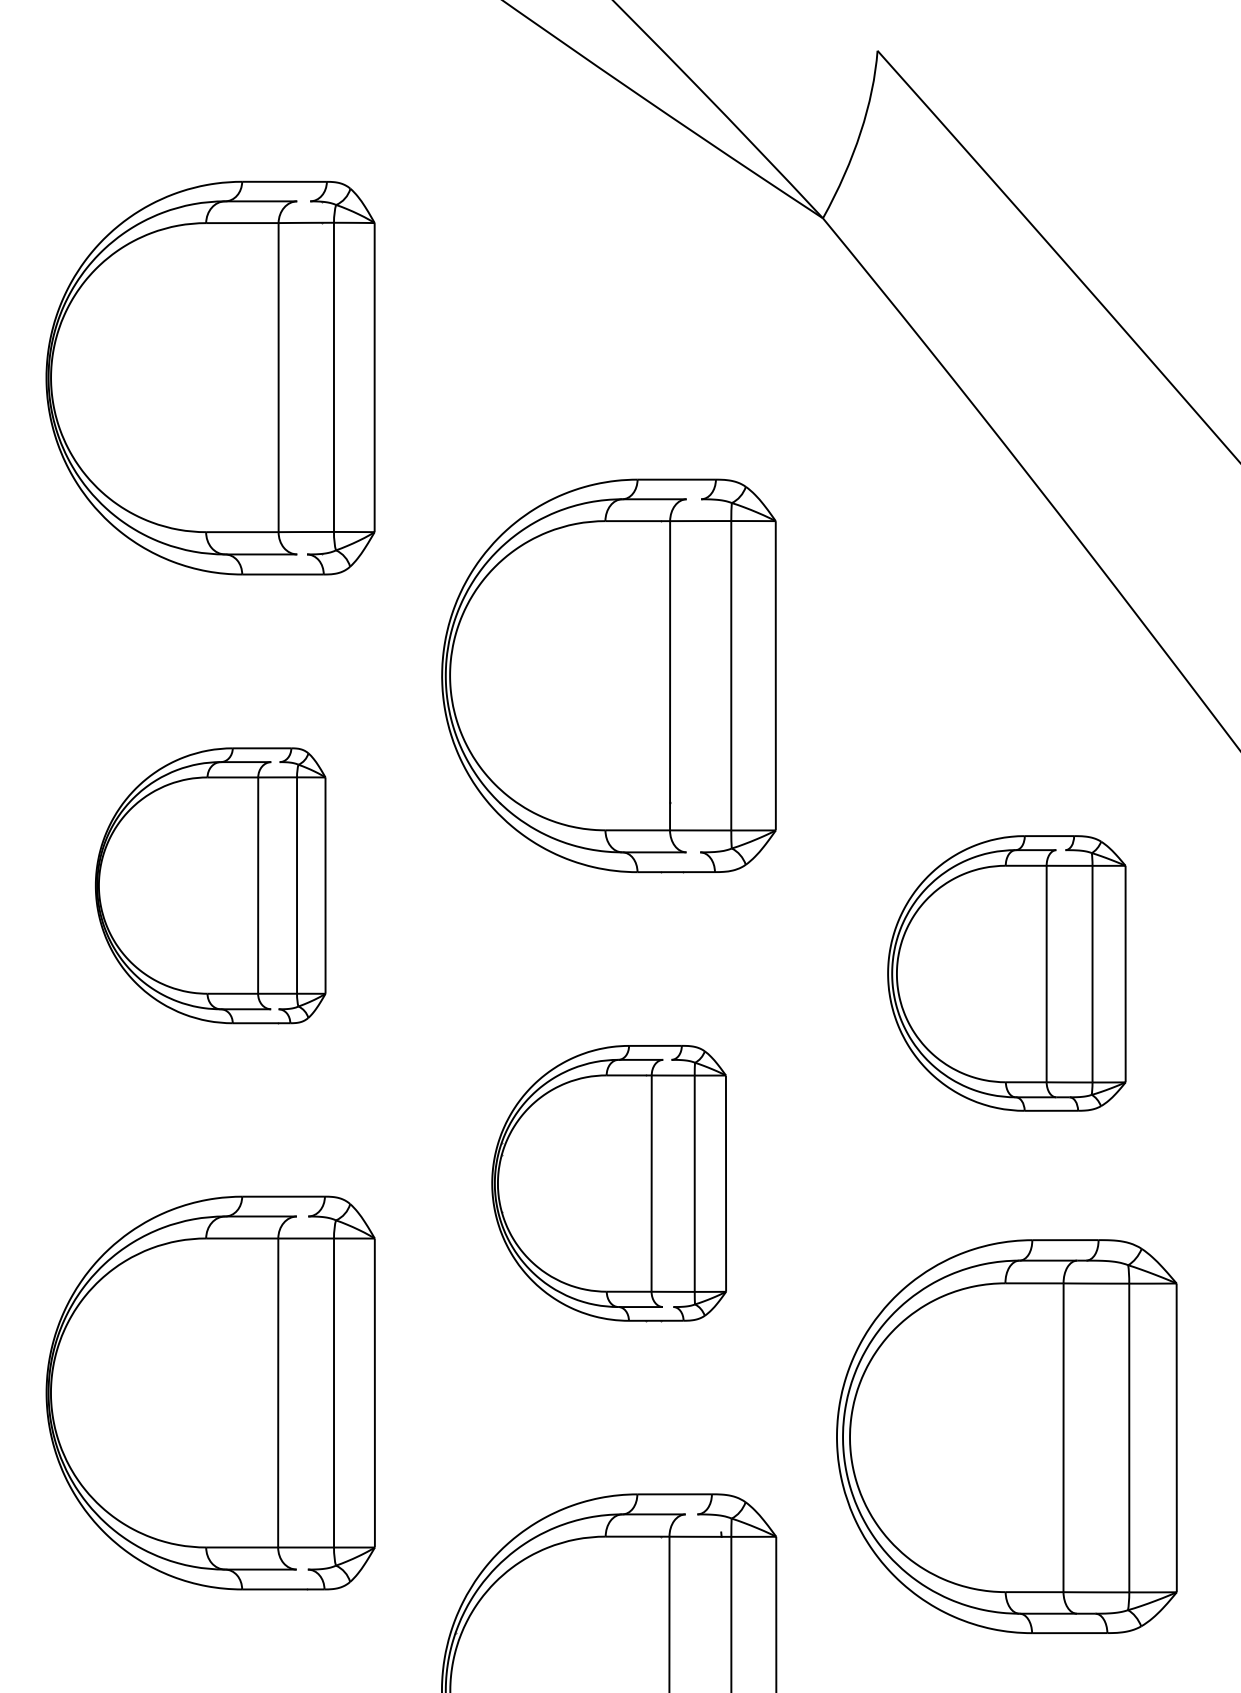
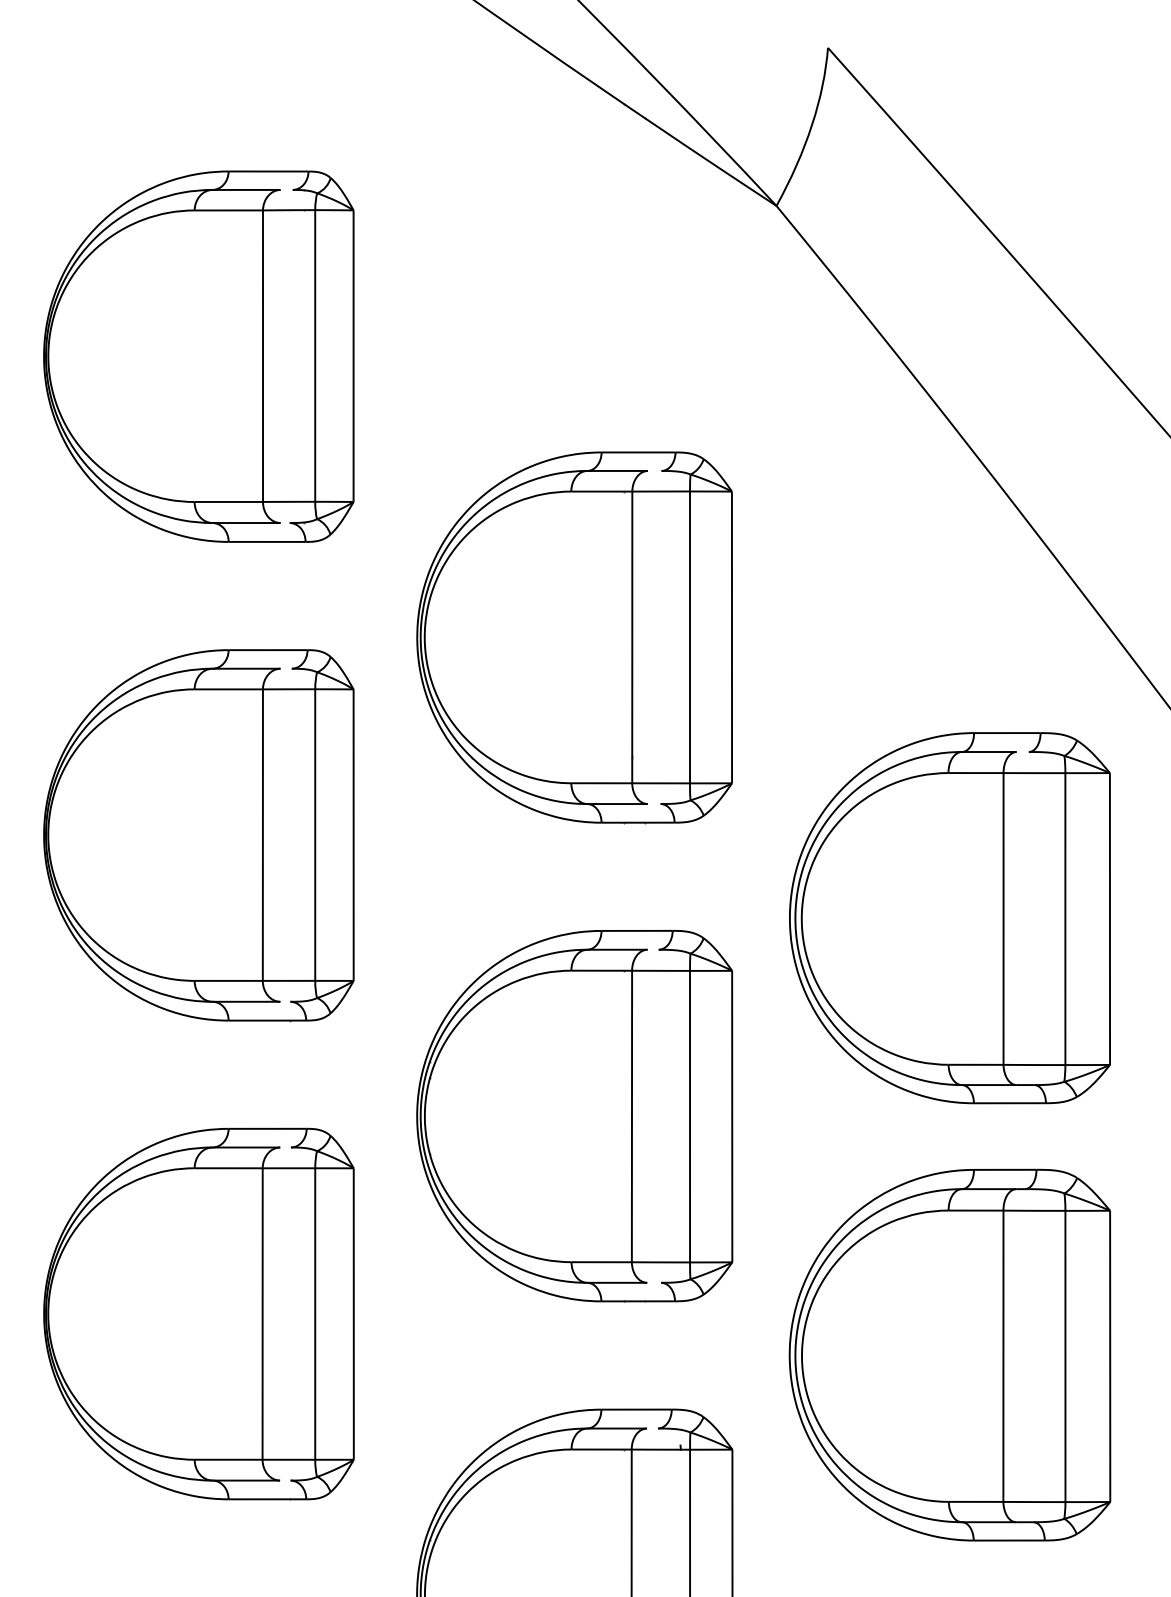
part: (210, 885) -> (198, 835), size x1.43
part: (1006, 973) -> (949, 918), size x1.43
part: (608, 1183) -> (574, 1116), size x1.43

